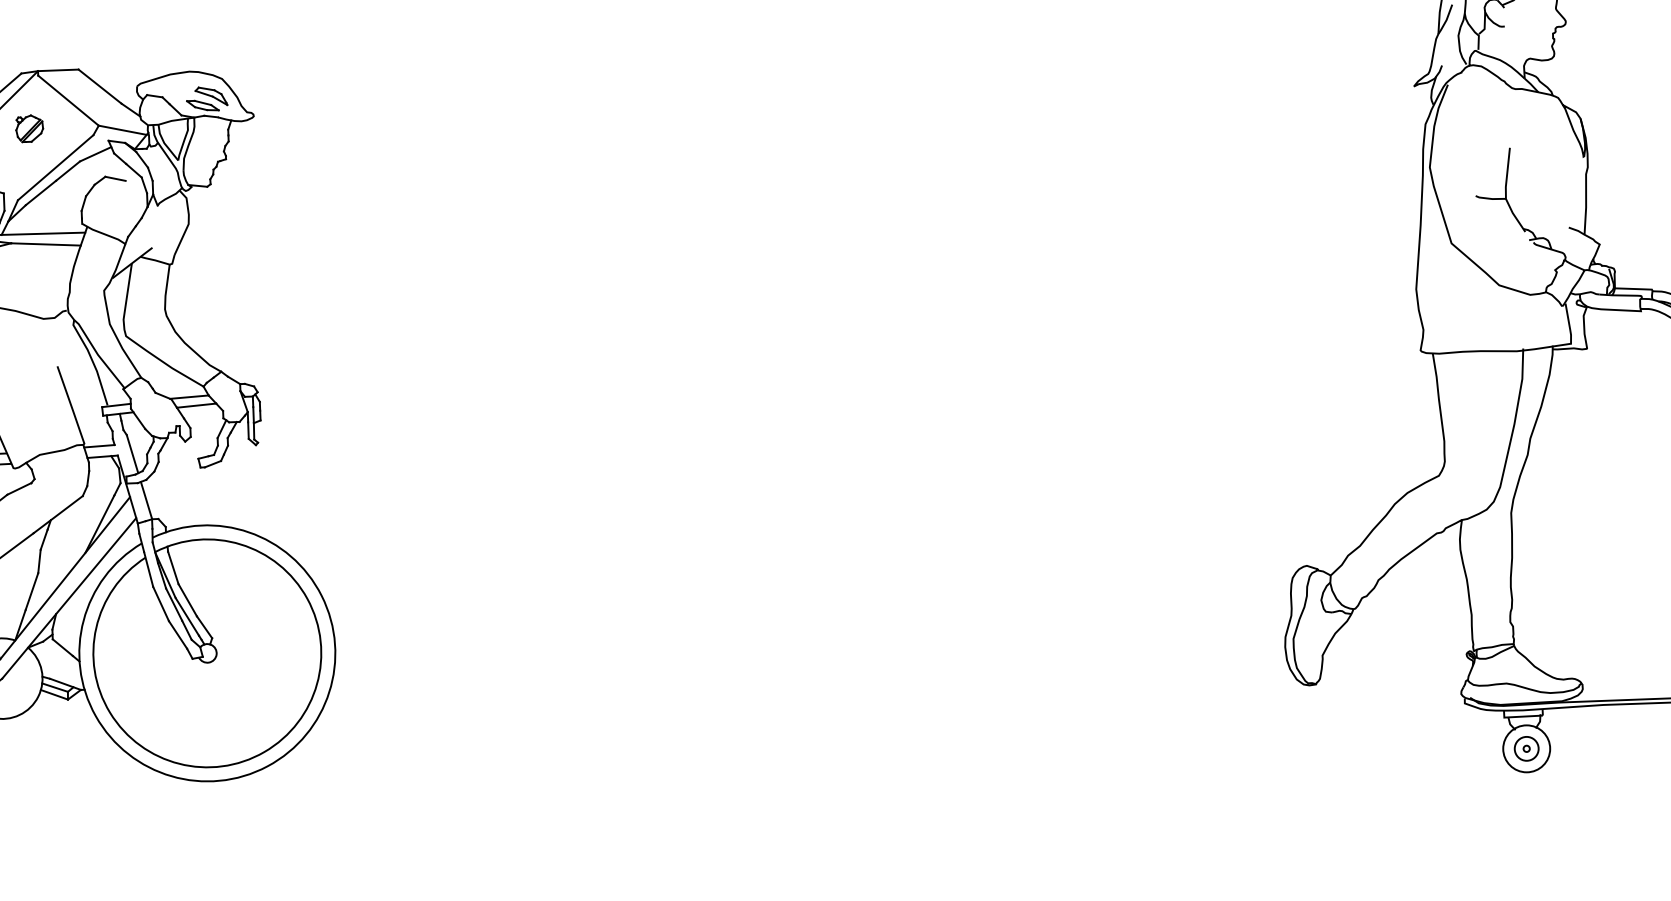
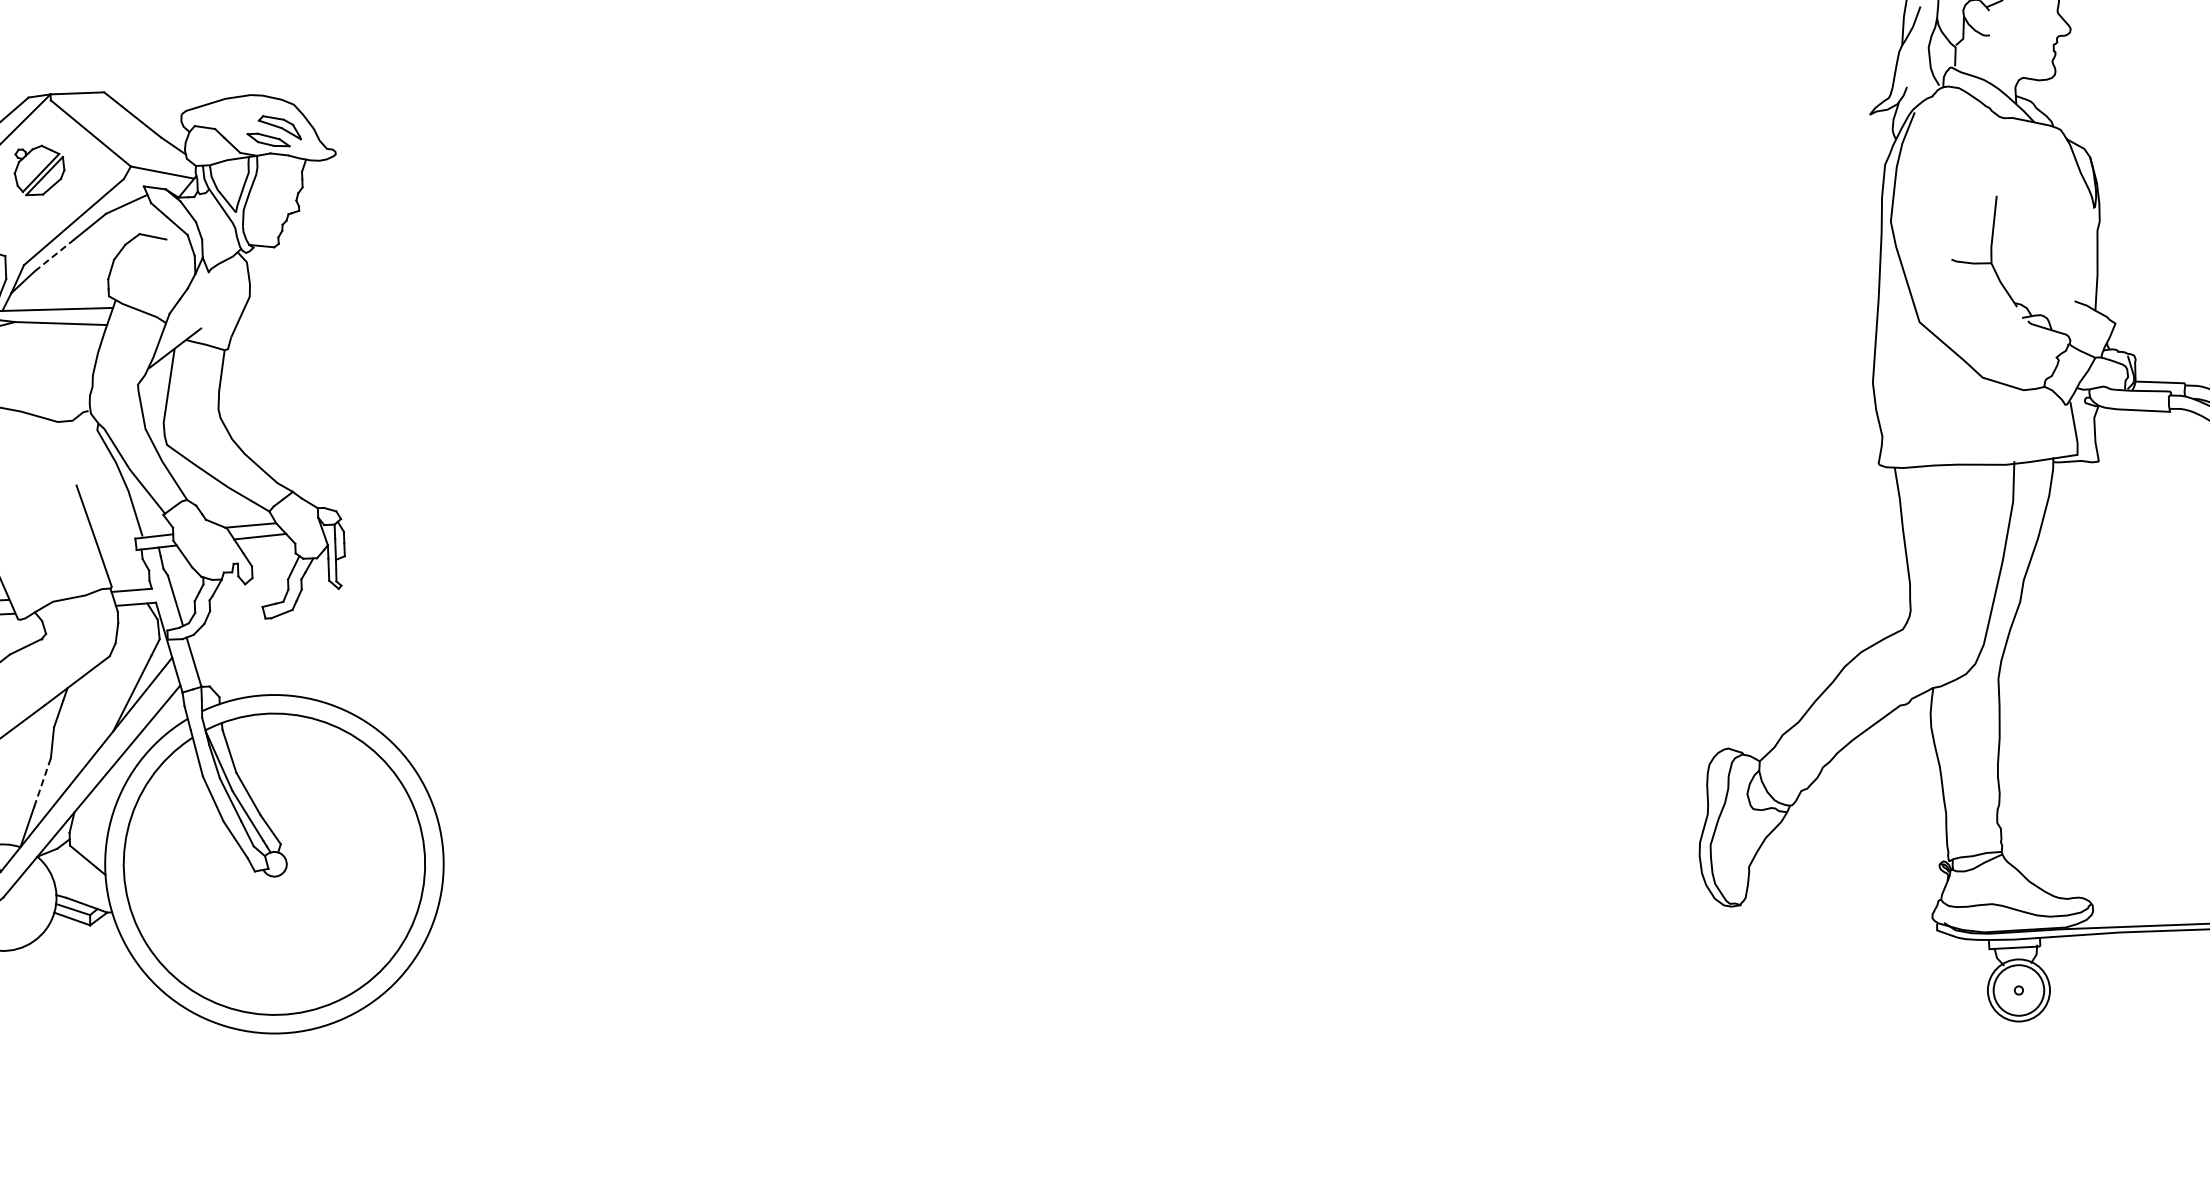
part: (29, 128) -> (39, 170), size x1.4
line: (41, 192) -> (54, 255), solid -> dashed
line: (31, 591) -> (42, 782), solid -> dashed
circle: (1526, 748) -> (2018, 990), size x1.6

